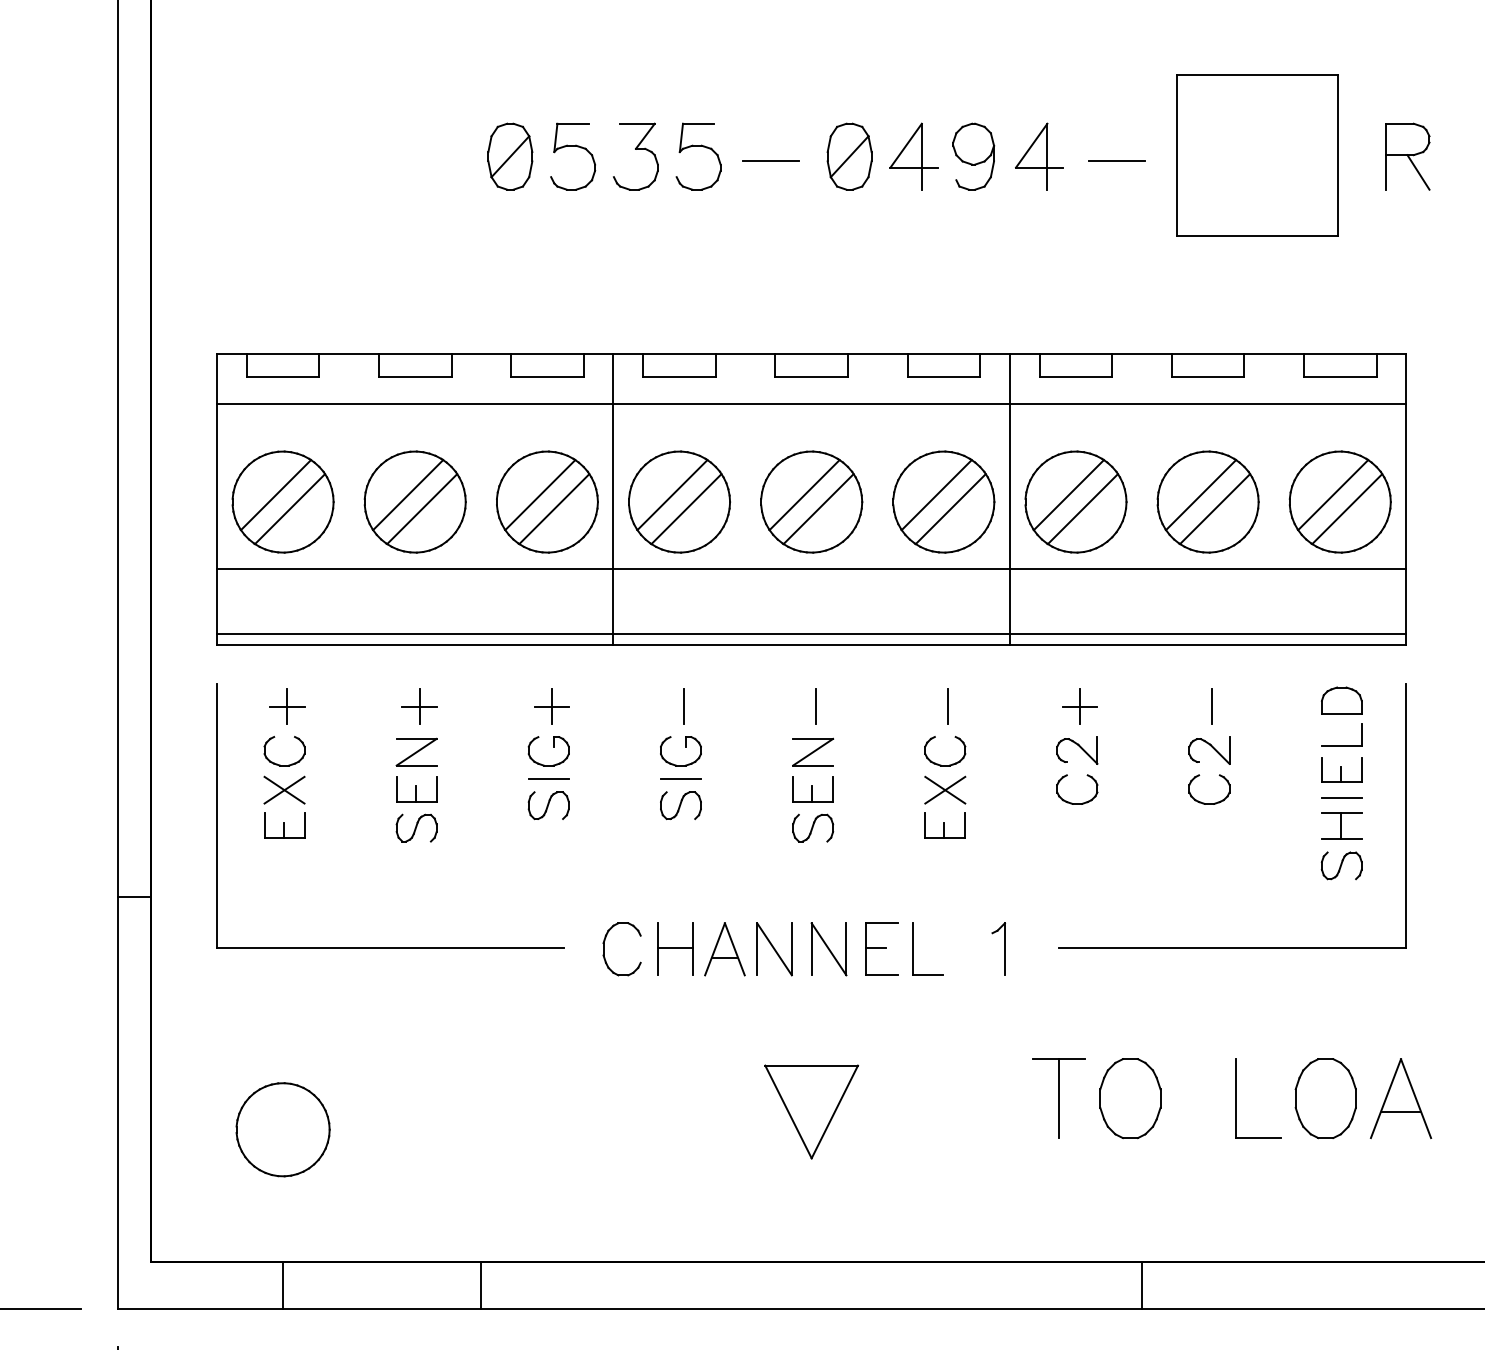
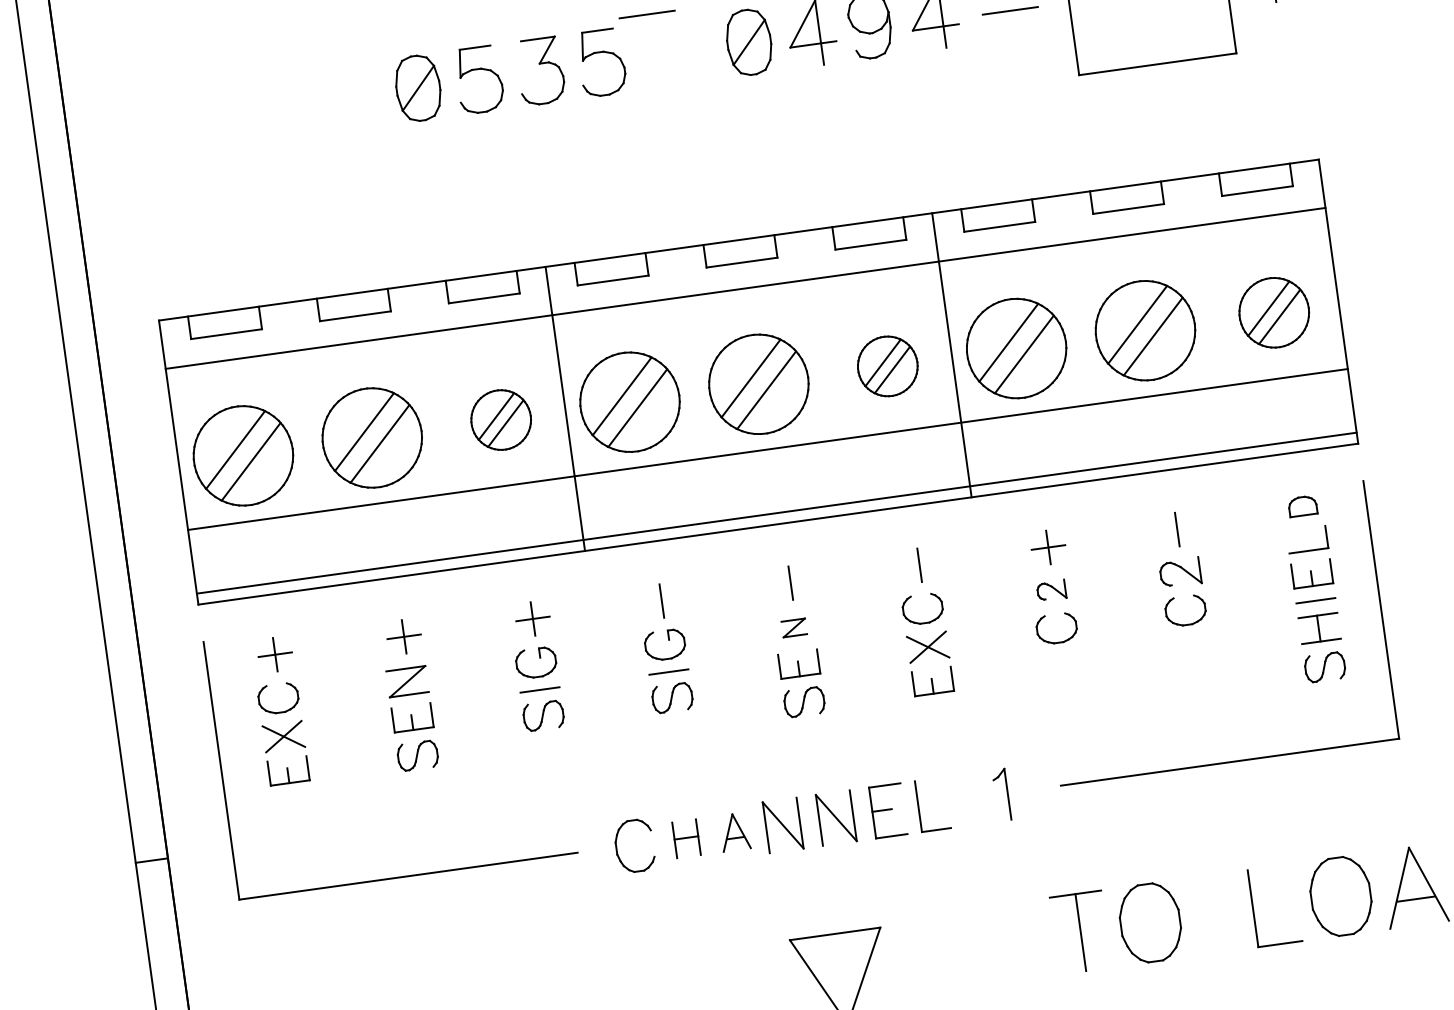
line: (770, 160) -> (646, 13), moved
part: (547, 501) -> (501, 419), size x0.6
part: (943, 501) -> (887, 365), size x0.6
part: (1339, 501) -> (1273, 312), size x0.7
part: (1341, 700) -> (1302, 506), size x0.7
part: (1077, 750) -> (1051, 590), size x0.7
part: (813, 751) -> (794, 627), size x0.6
part: (675, 948) -> (686, 838), size x0.7
part: (724, 949) -> (734, 832), size x0.7

